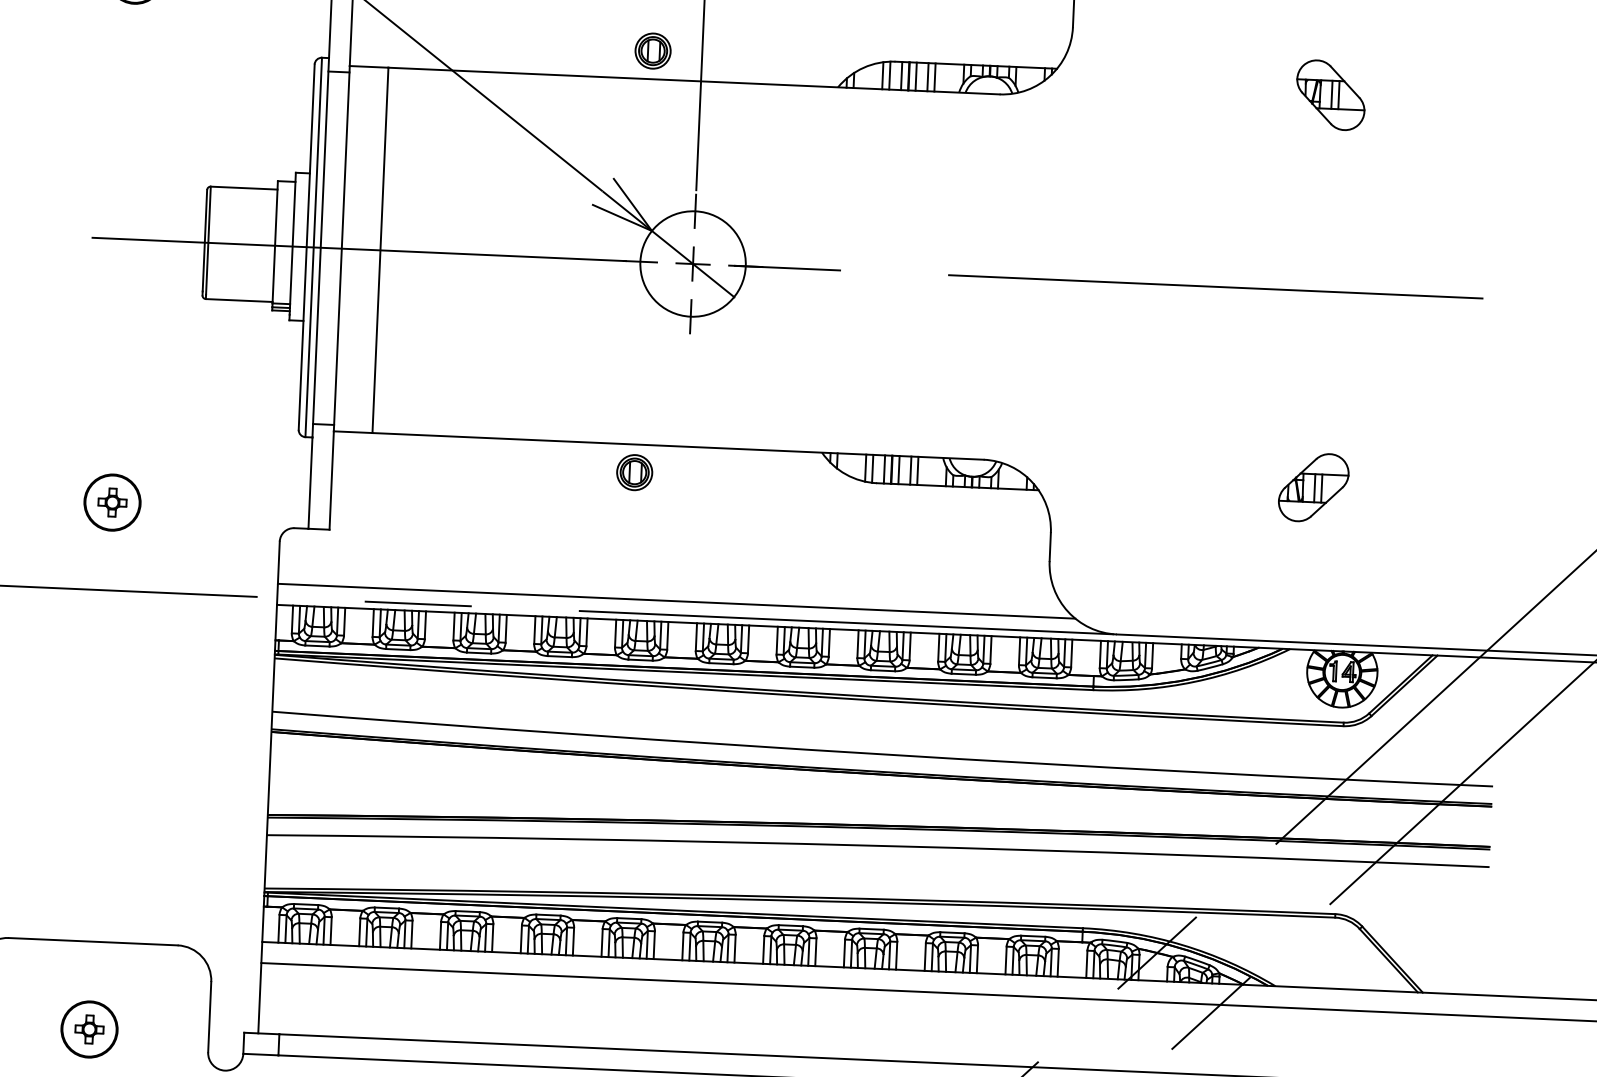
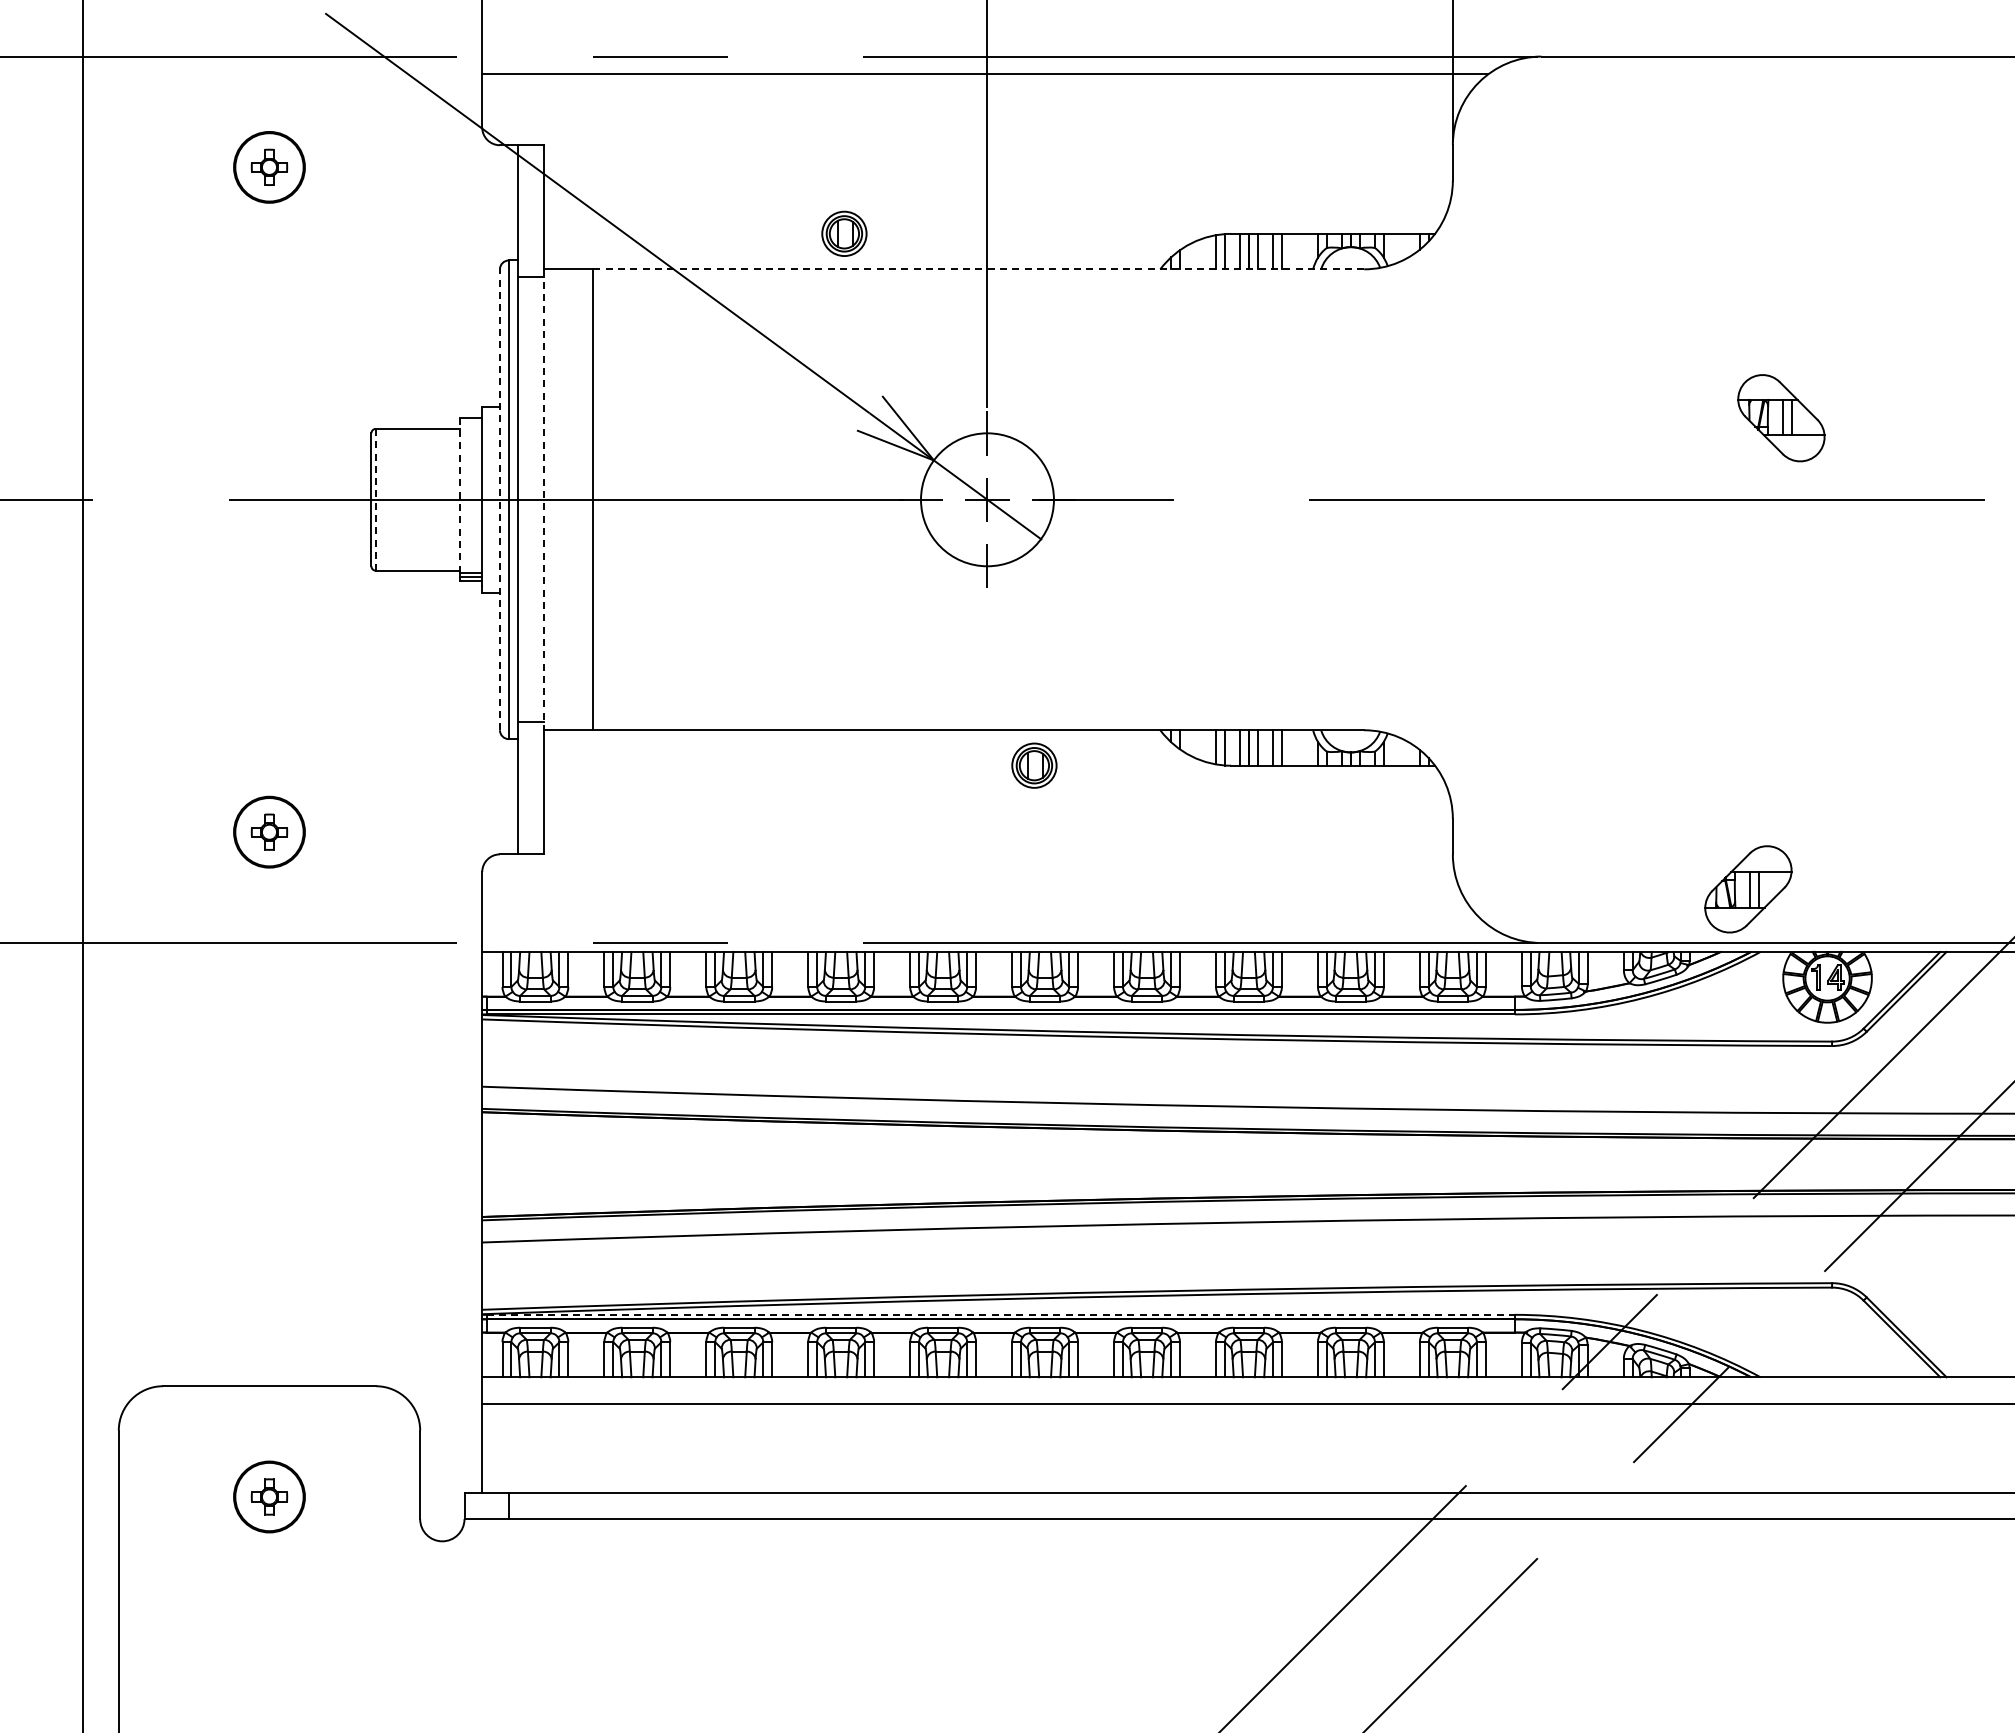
part: (653, 50) -> (844, 233), moved
line: (693, 81) -> (978, 269), solid -> dashed
part: (1330, 95) -> (1781, 418), moved
line: (208, 241) -> (375, 497), solid -> dashed
line: (275, 241) -> (460, 494), solid -> dashed
line: (306, 246) -> (499, 499), solid -> dashed
line: (341, 249) -> (544, 500), solid -> dashed
part: (634, 472) -> (1034, 765), moved
part: (1313, 487) -> (1748, 889), moved
line: (676, 601) -> (985, 925), removed
line: (676, 910) -> (1001, 1314), solid -> dashed

